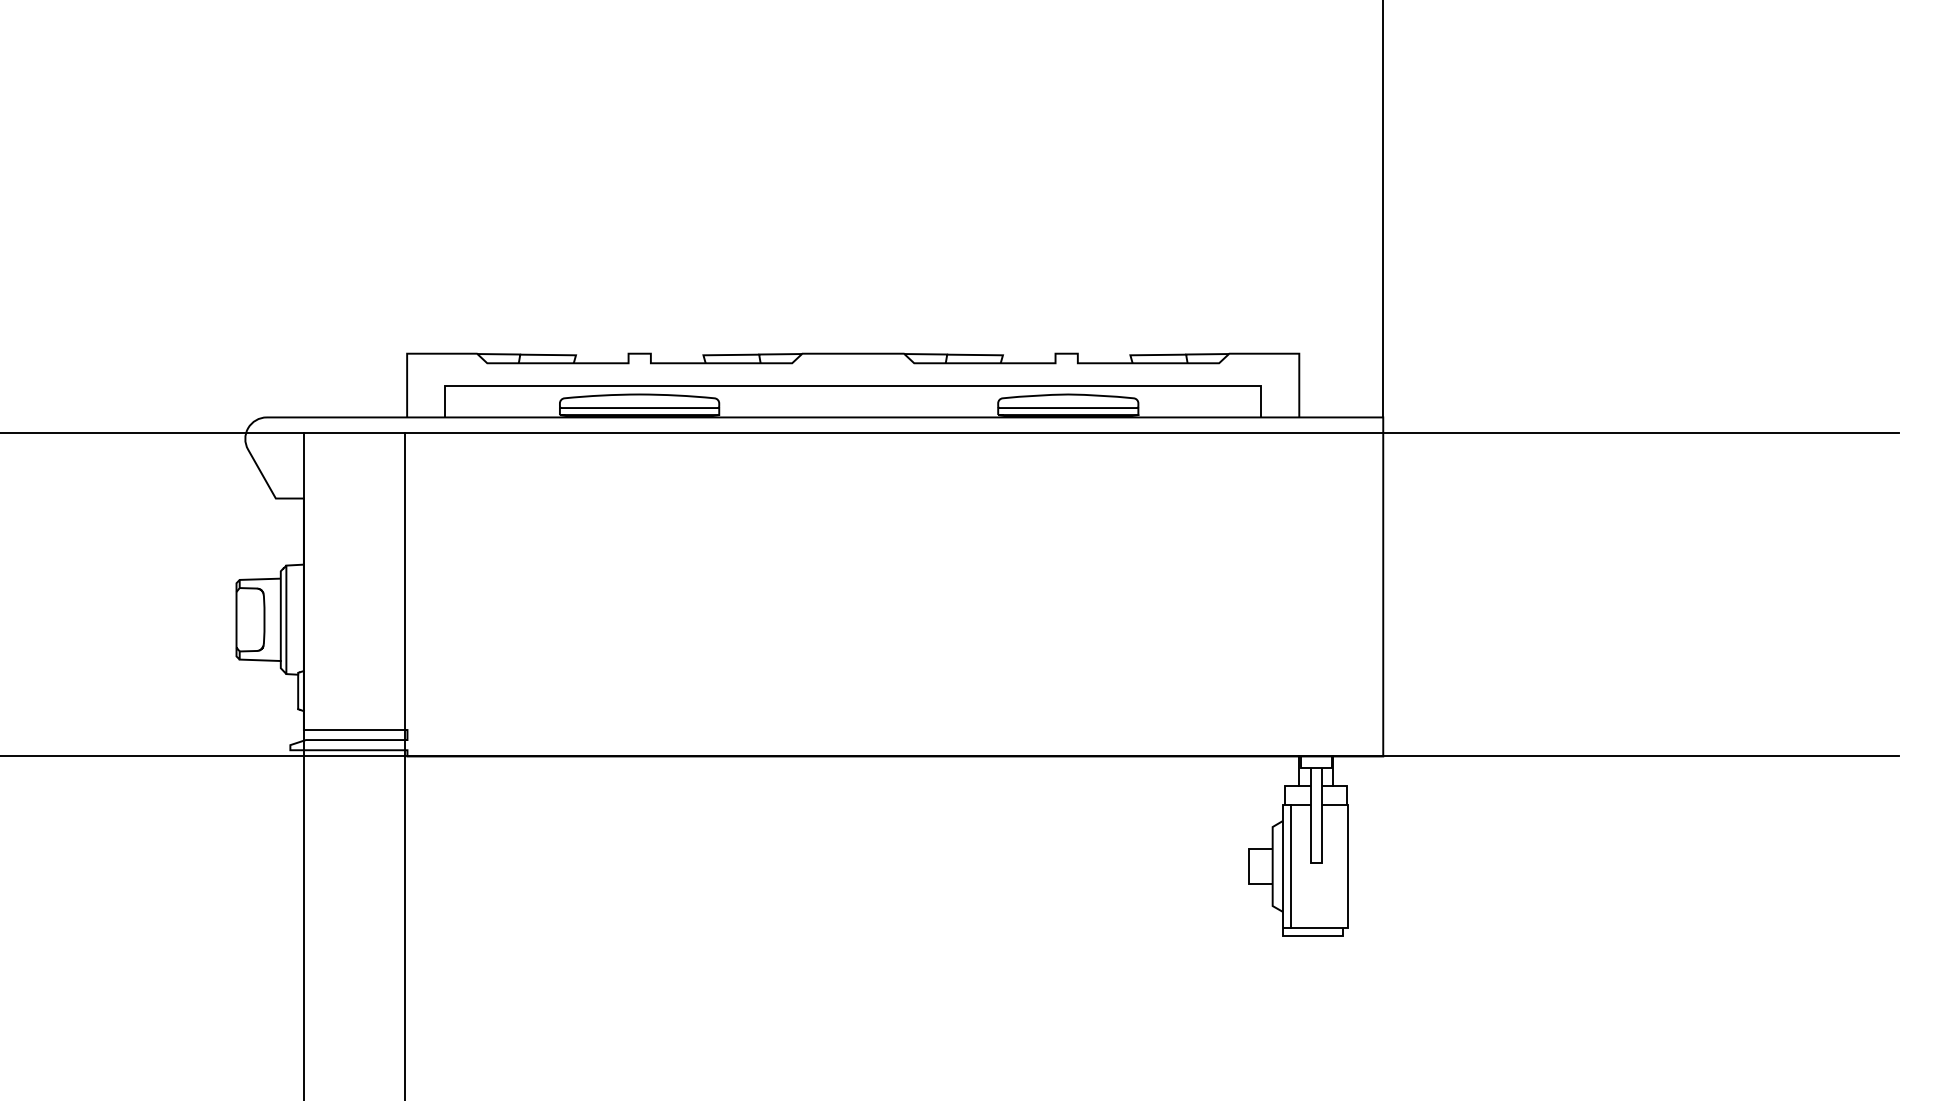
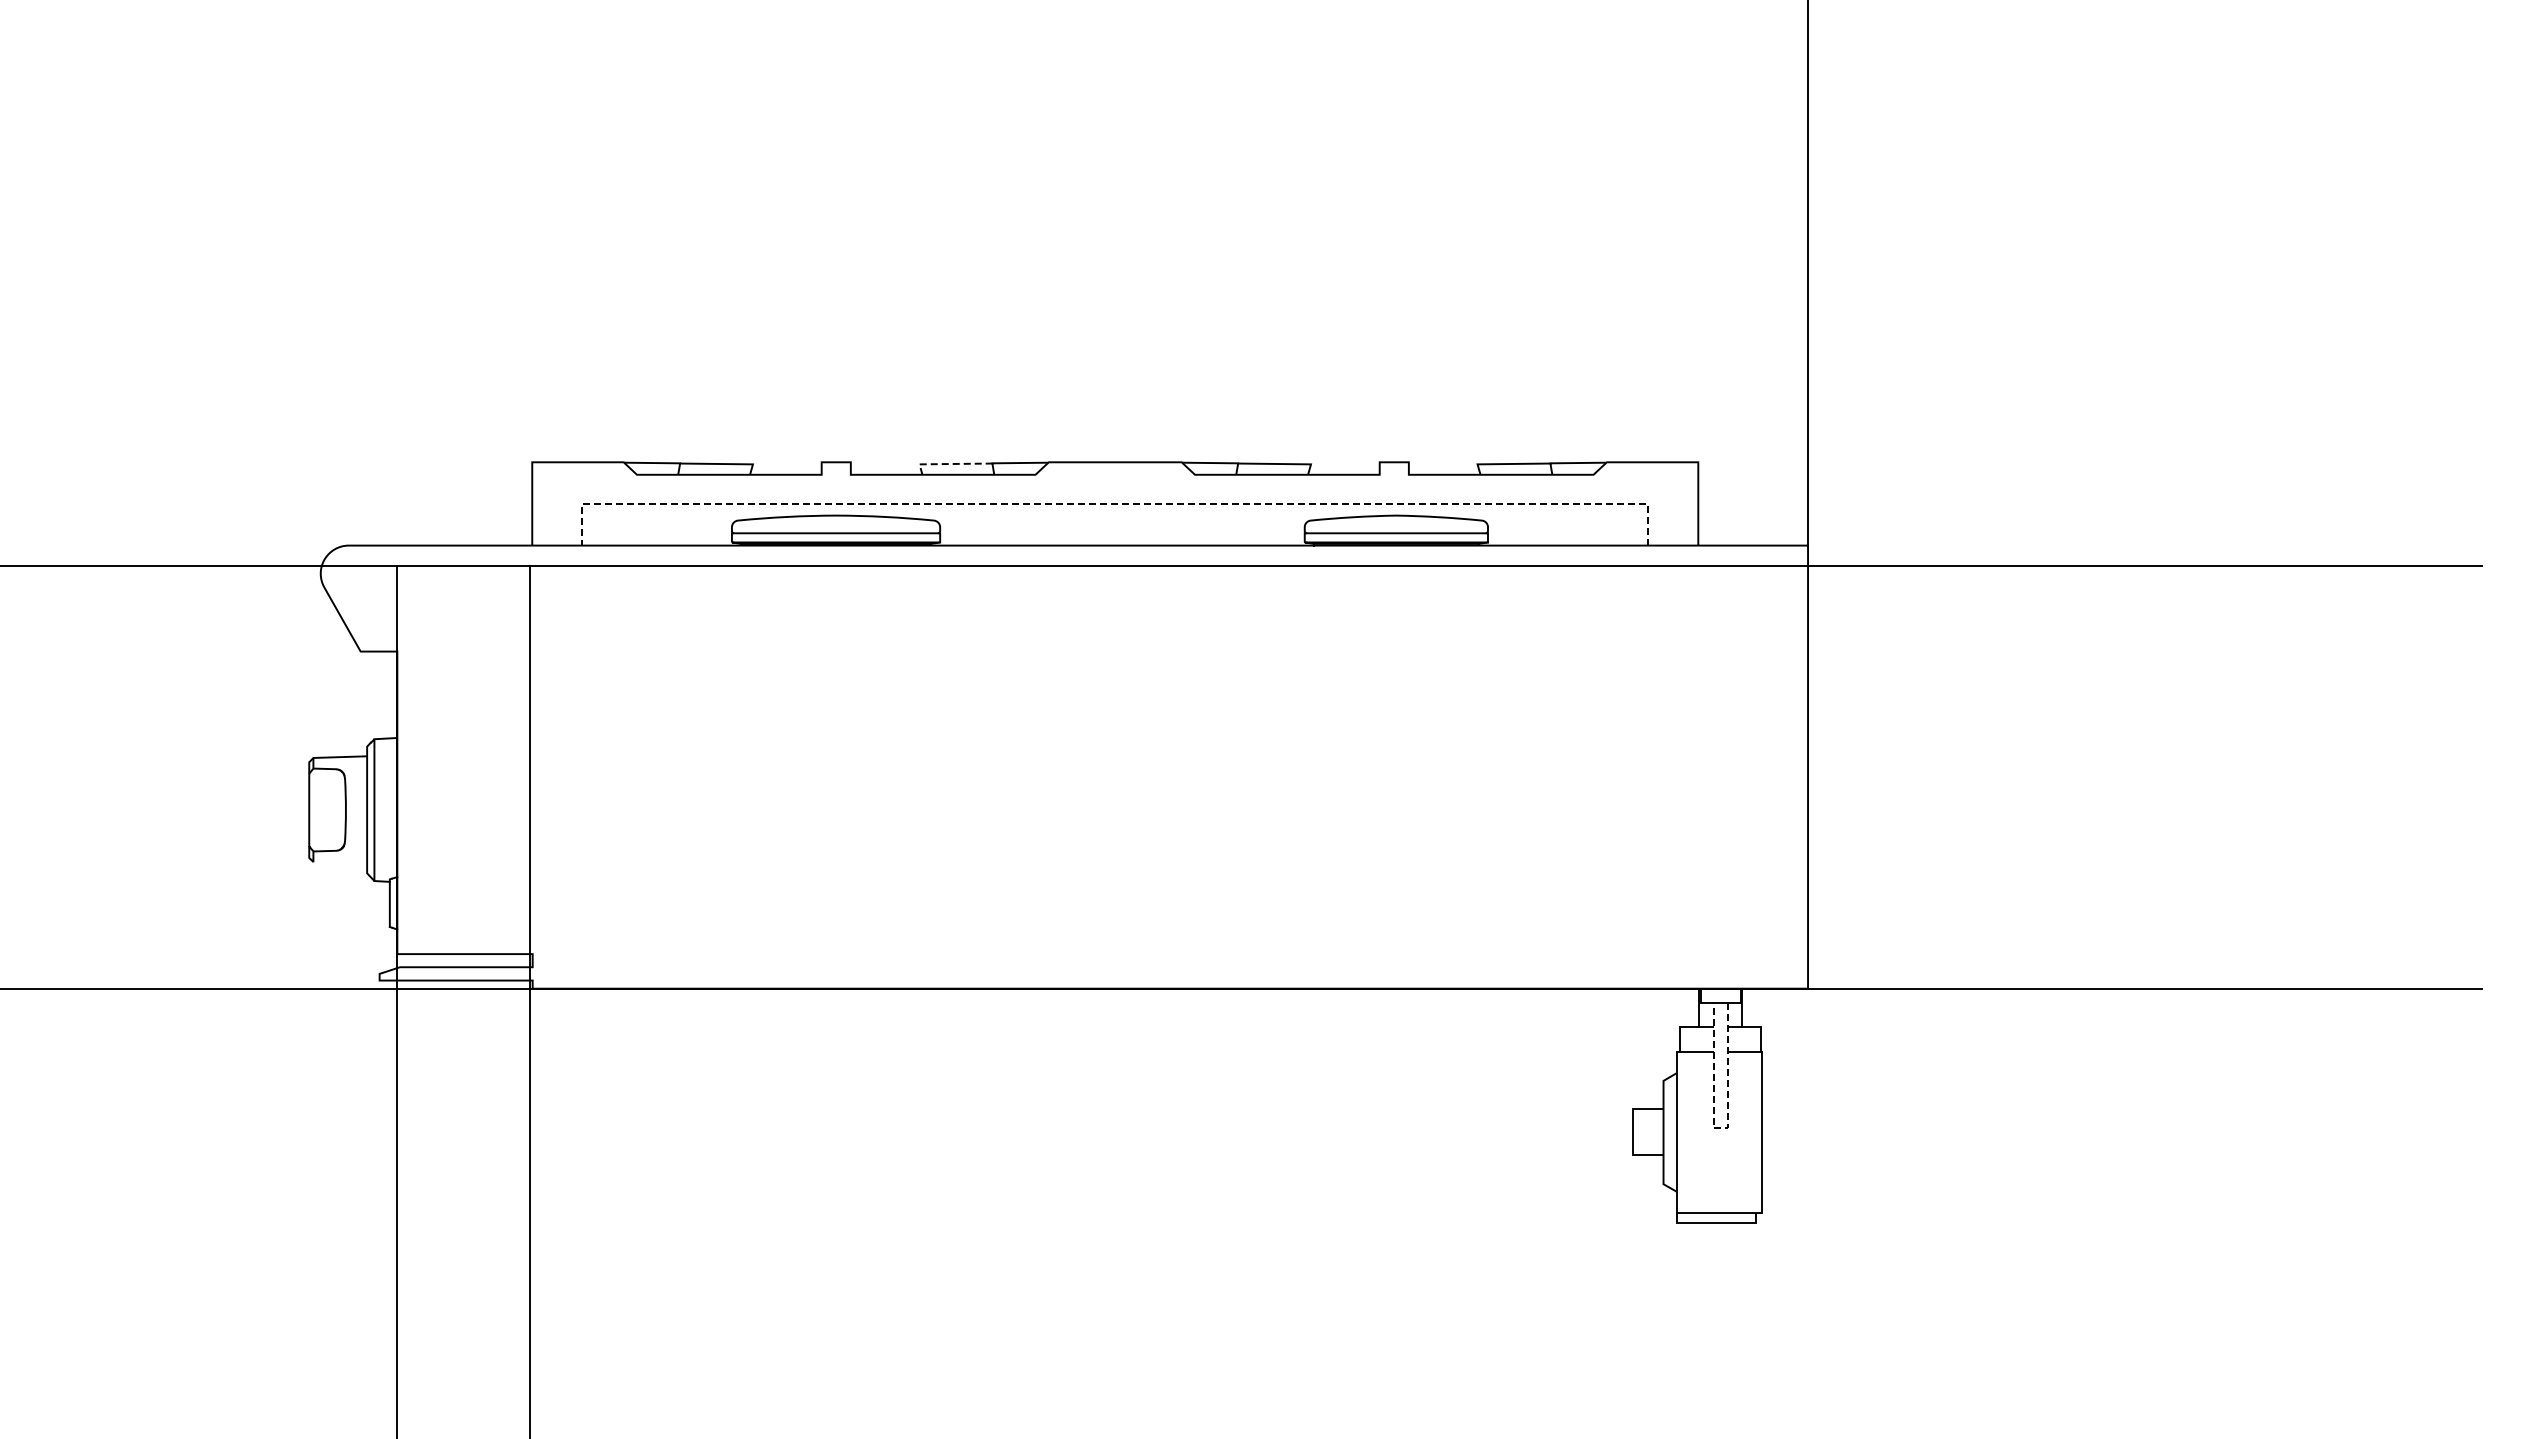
line: (727, 355) -> (950, 464), solid -> dashed
line: (852, 385) -> (1114, 503), solid -> dashed
line: (260, 659) -> (340, 862), removed
line: (1316, 863) -> (1720, 1128), solid -> dashed
line: (1291, 866) -> (1687, 1132), removed

